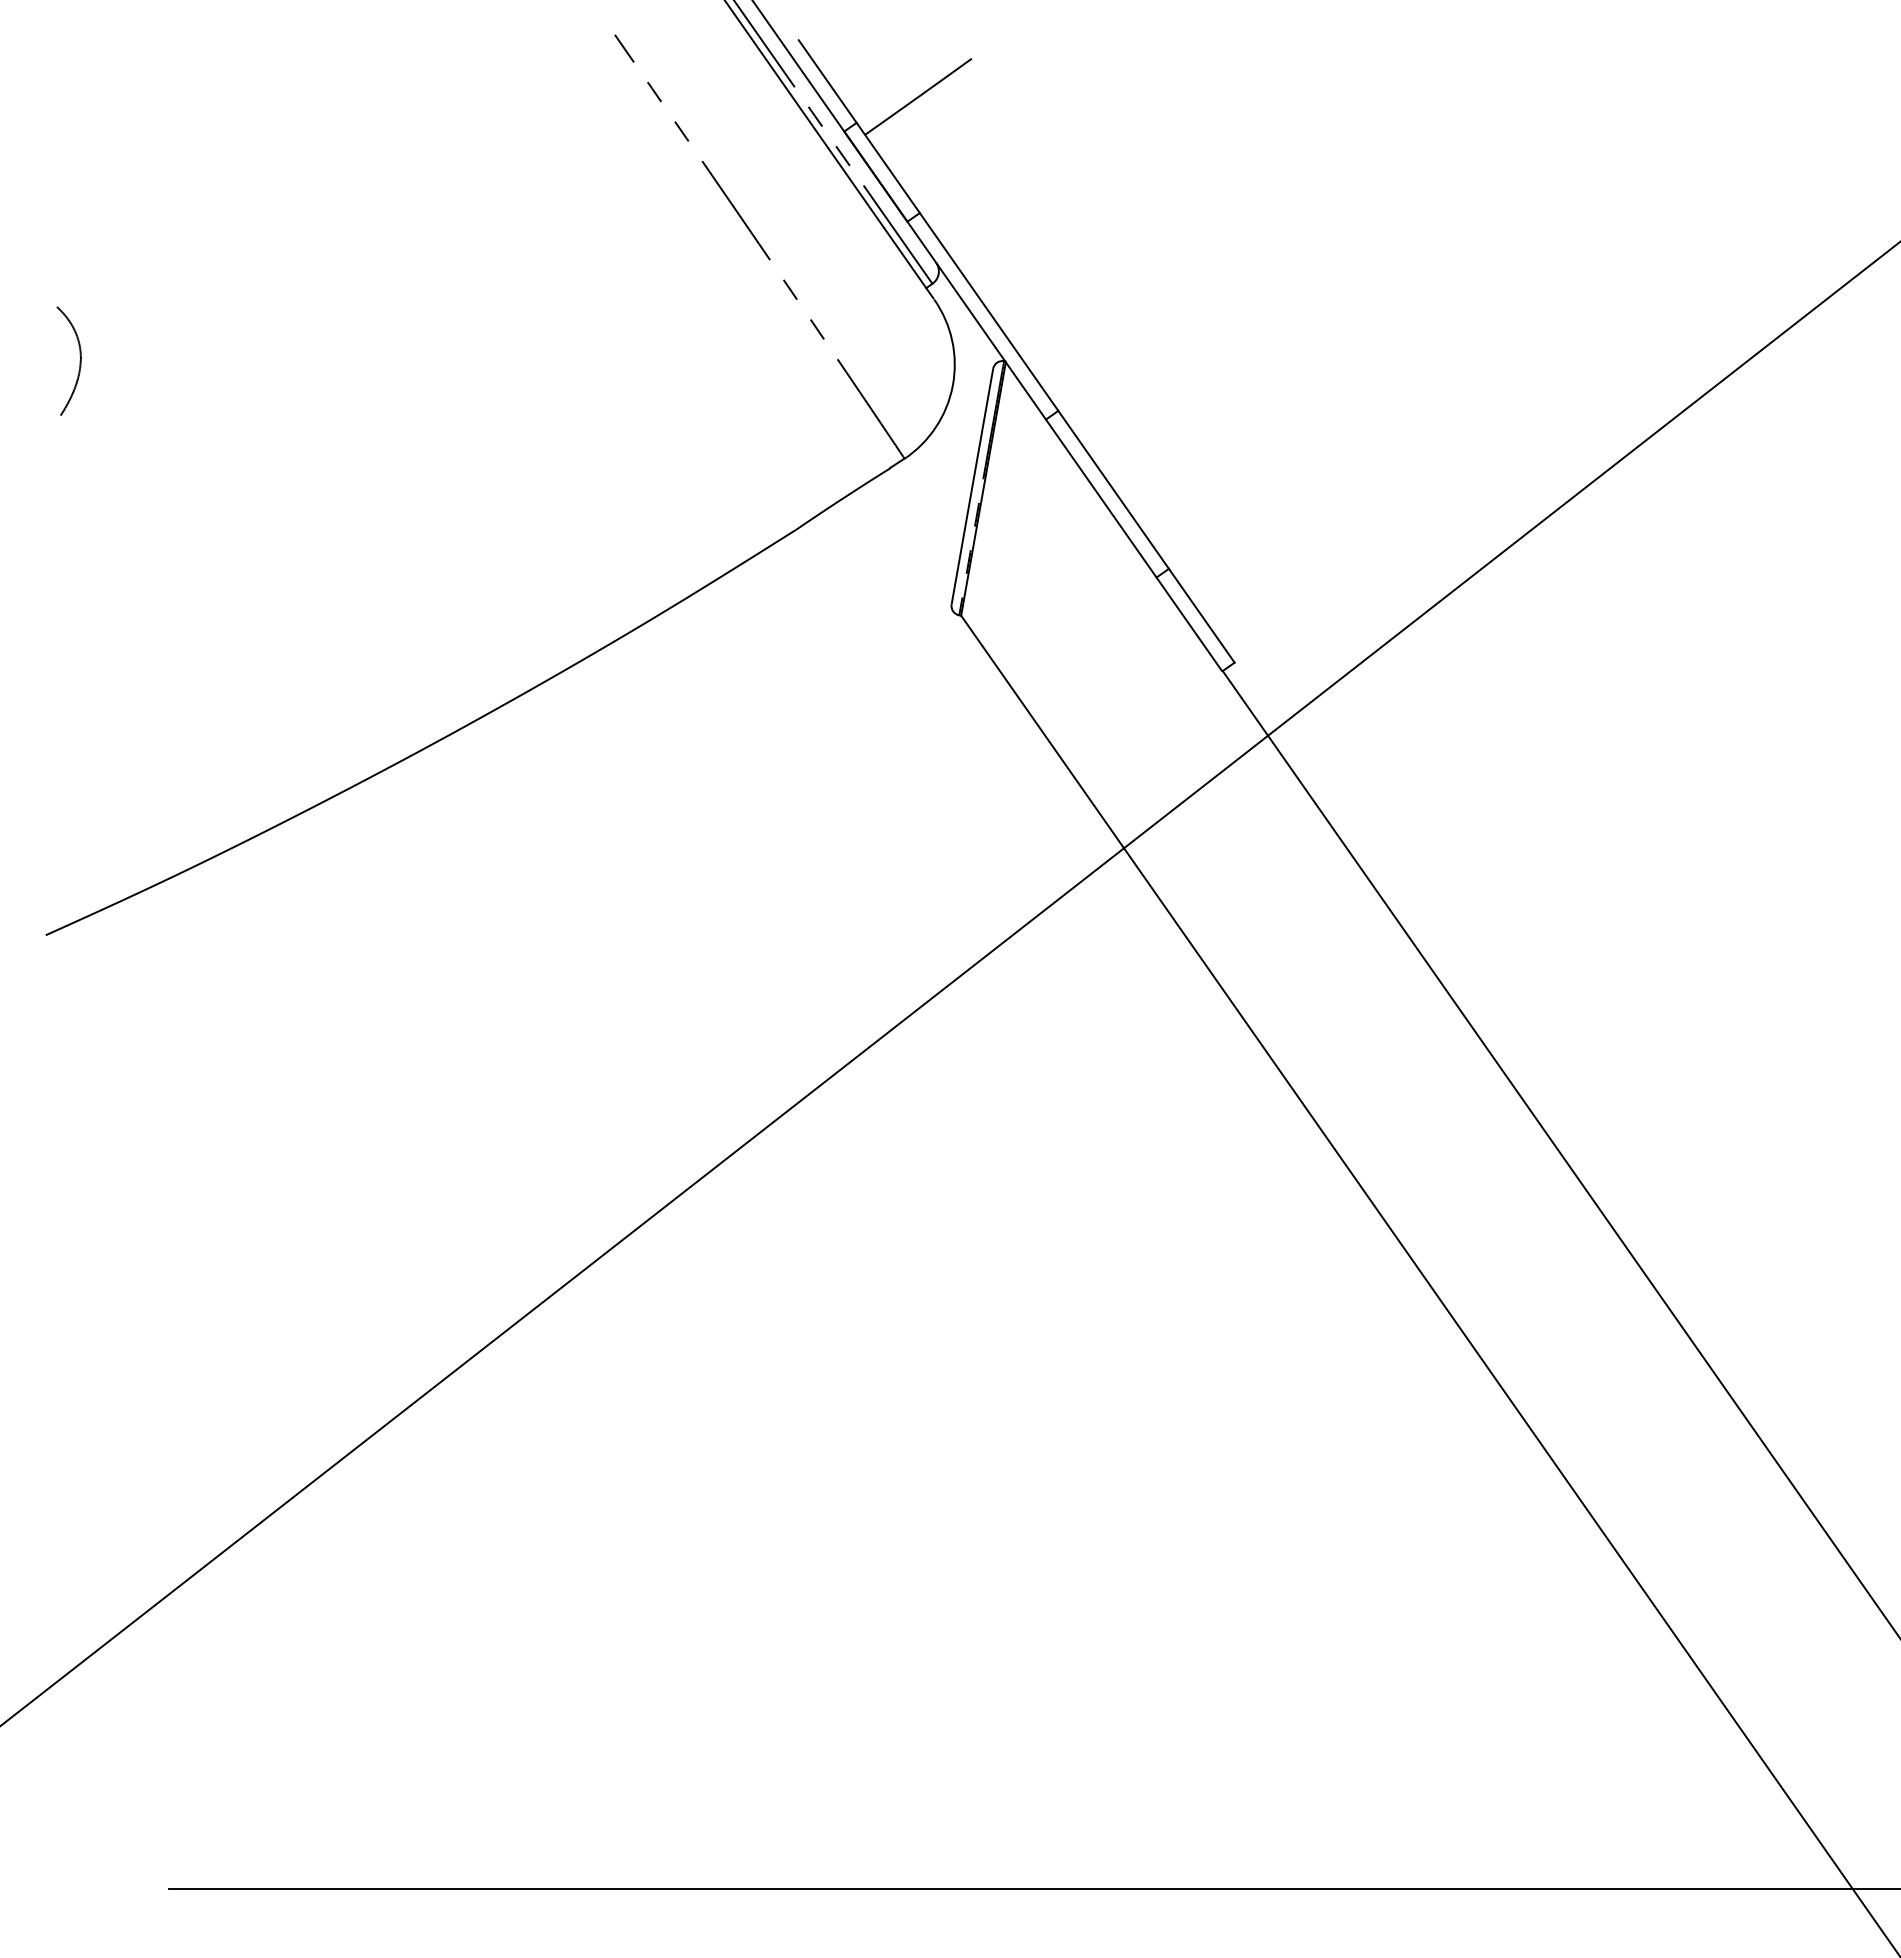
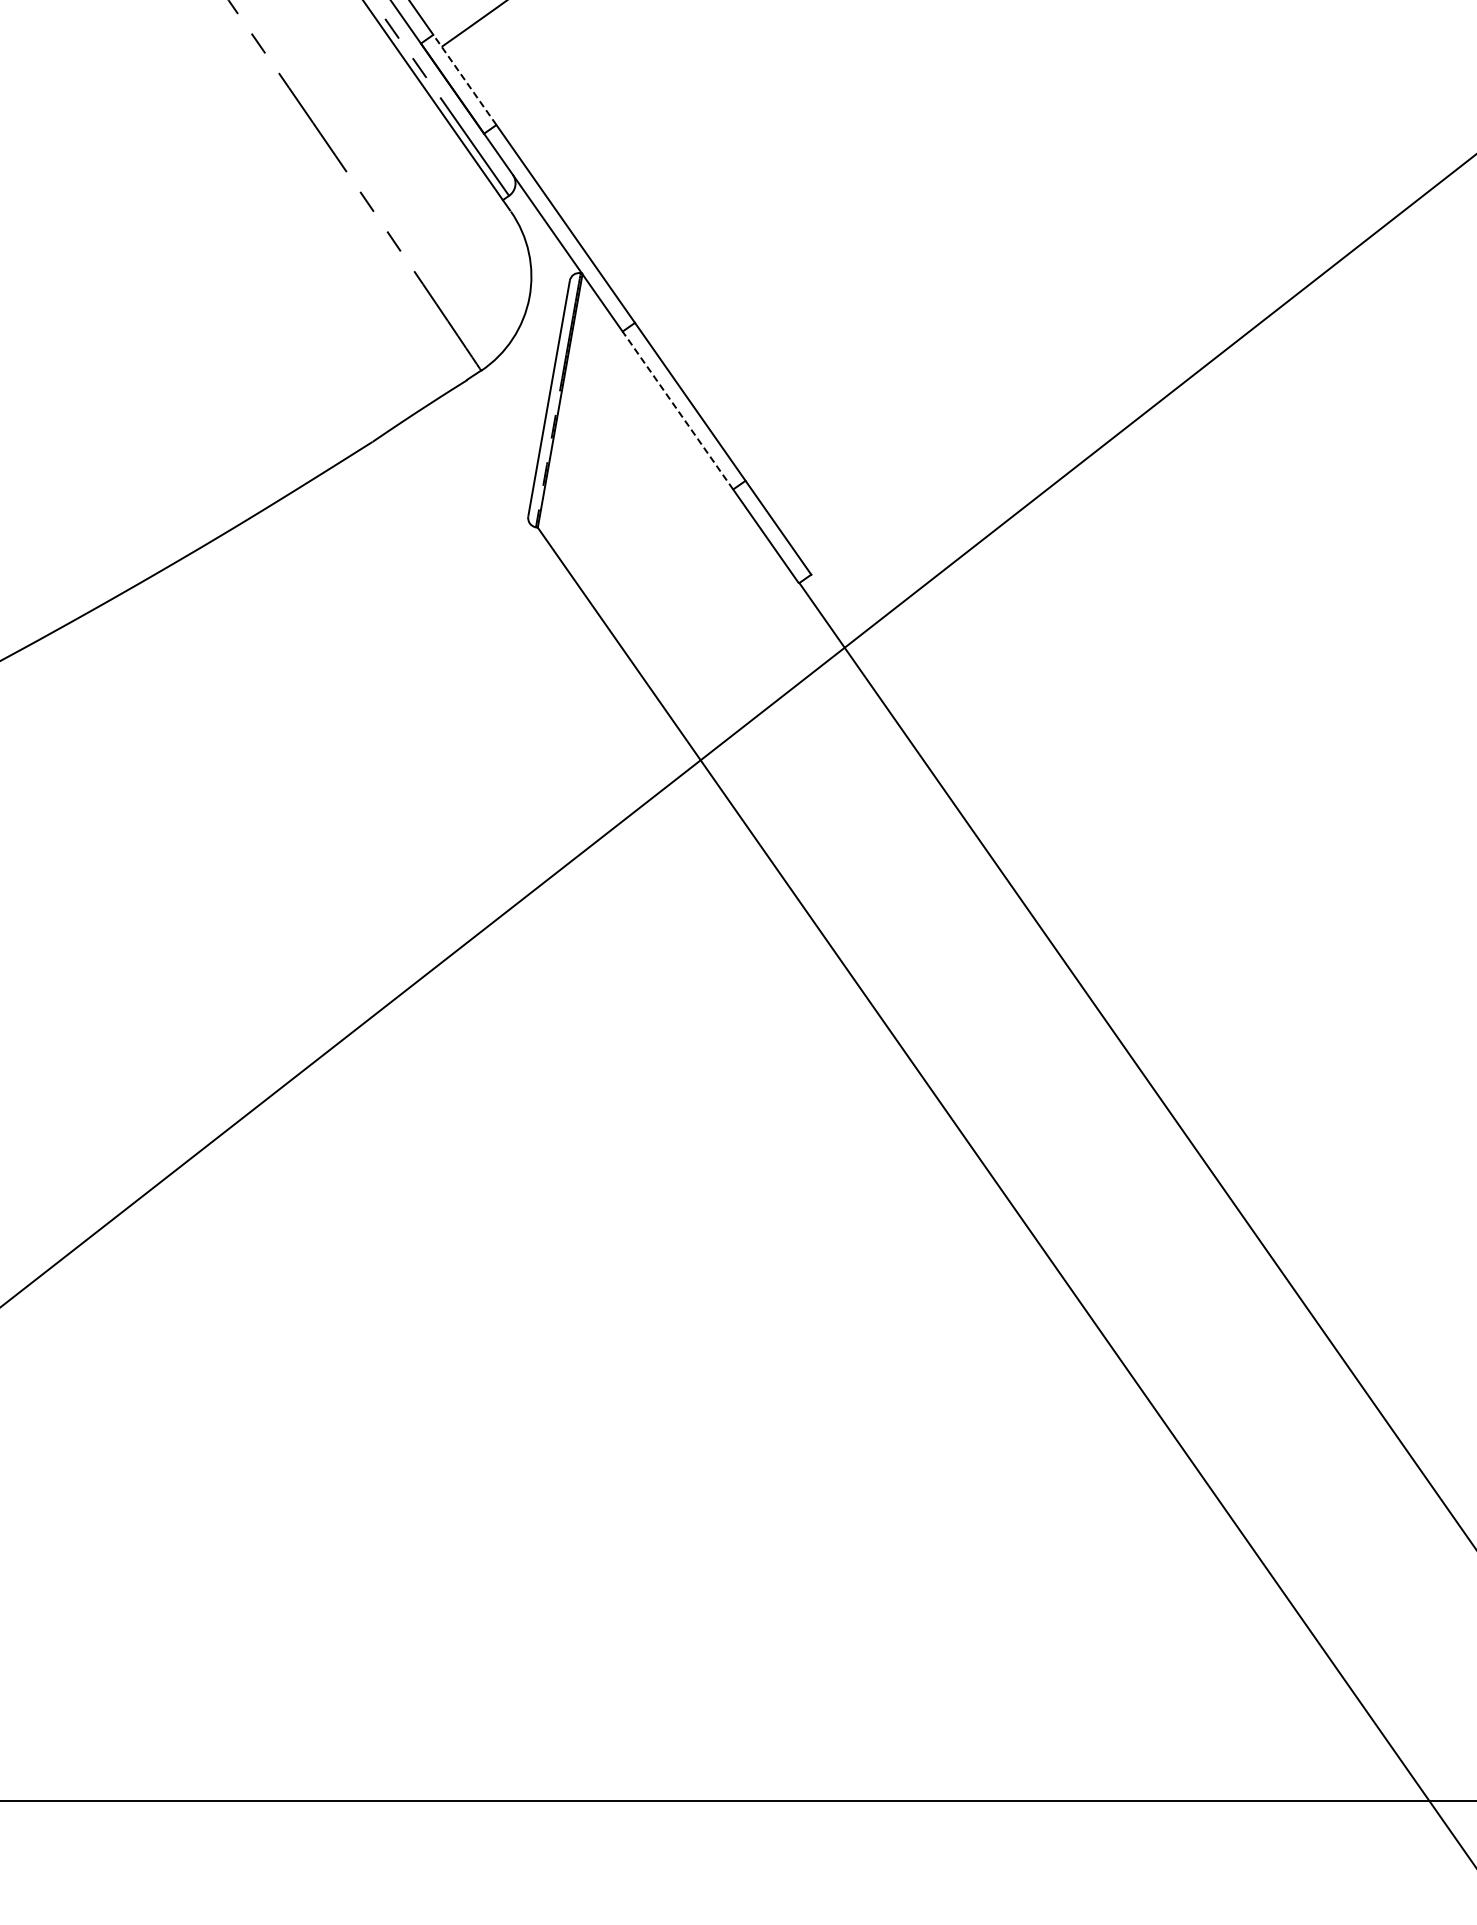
line: (887, 167) -> (464, 79), solid -> dashed
line: (1100, 498) -> (677, 410), solid -> dashed

